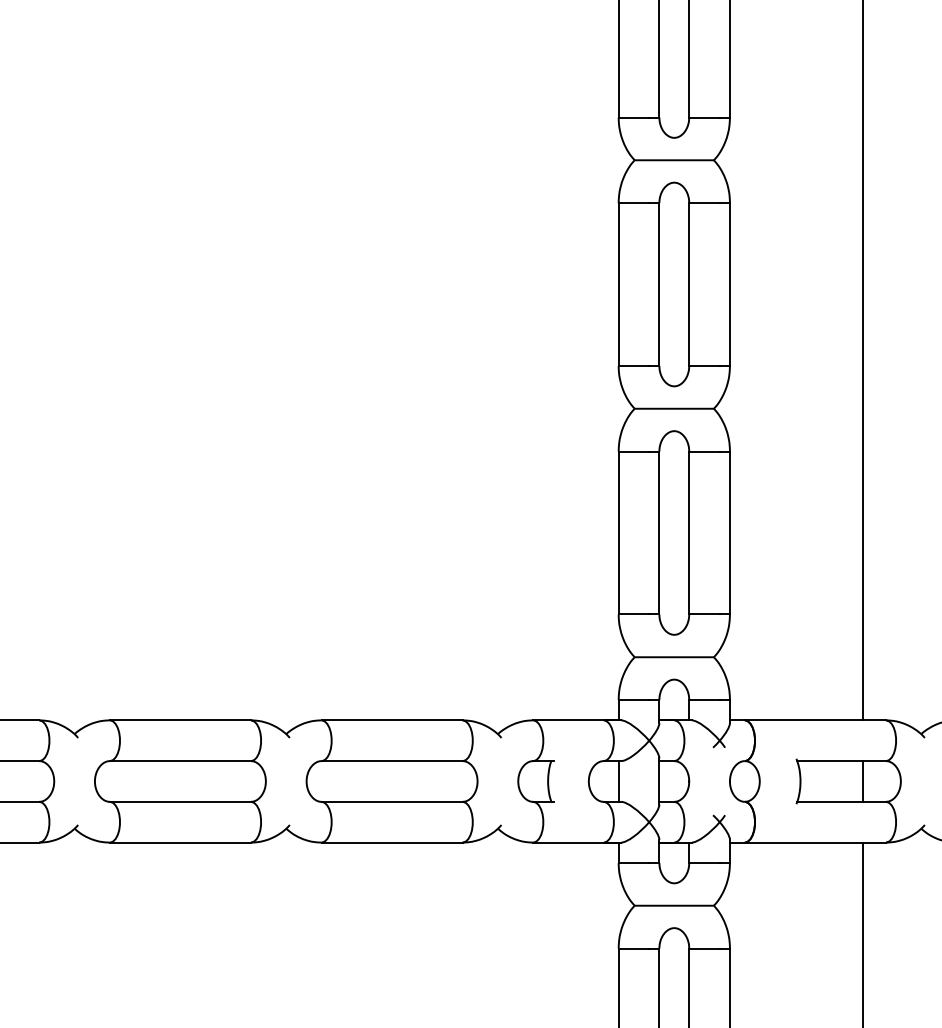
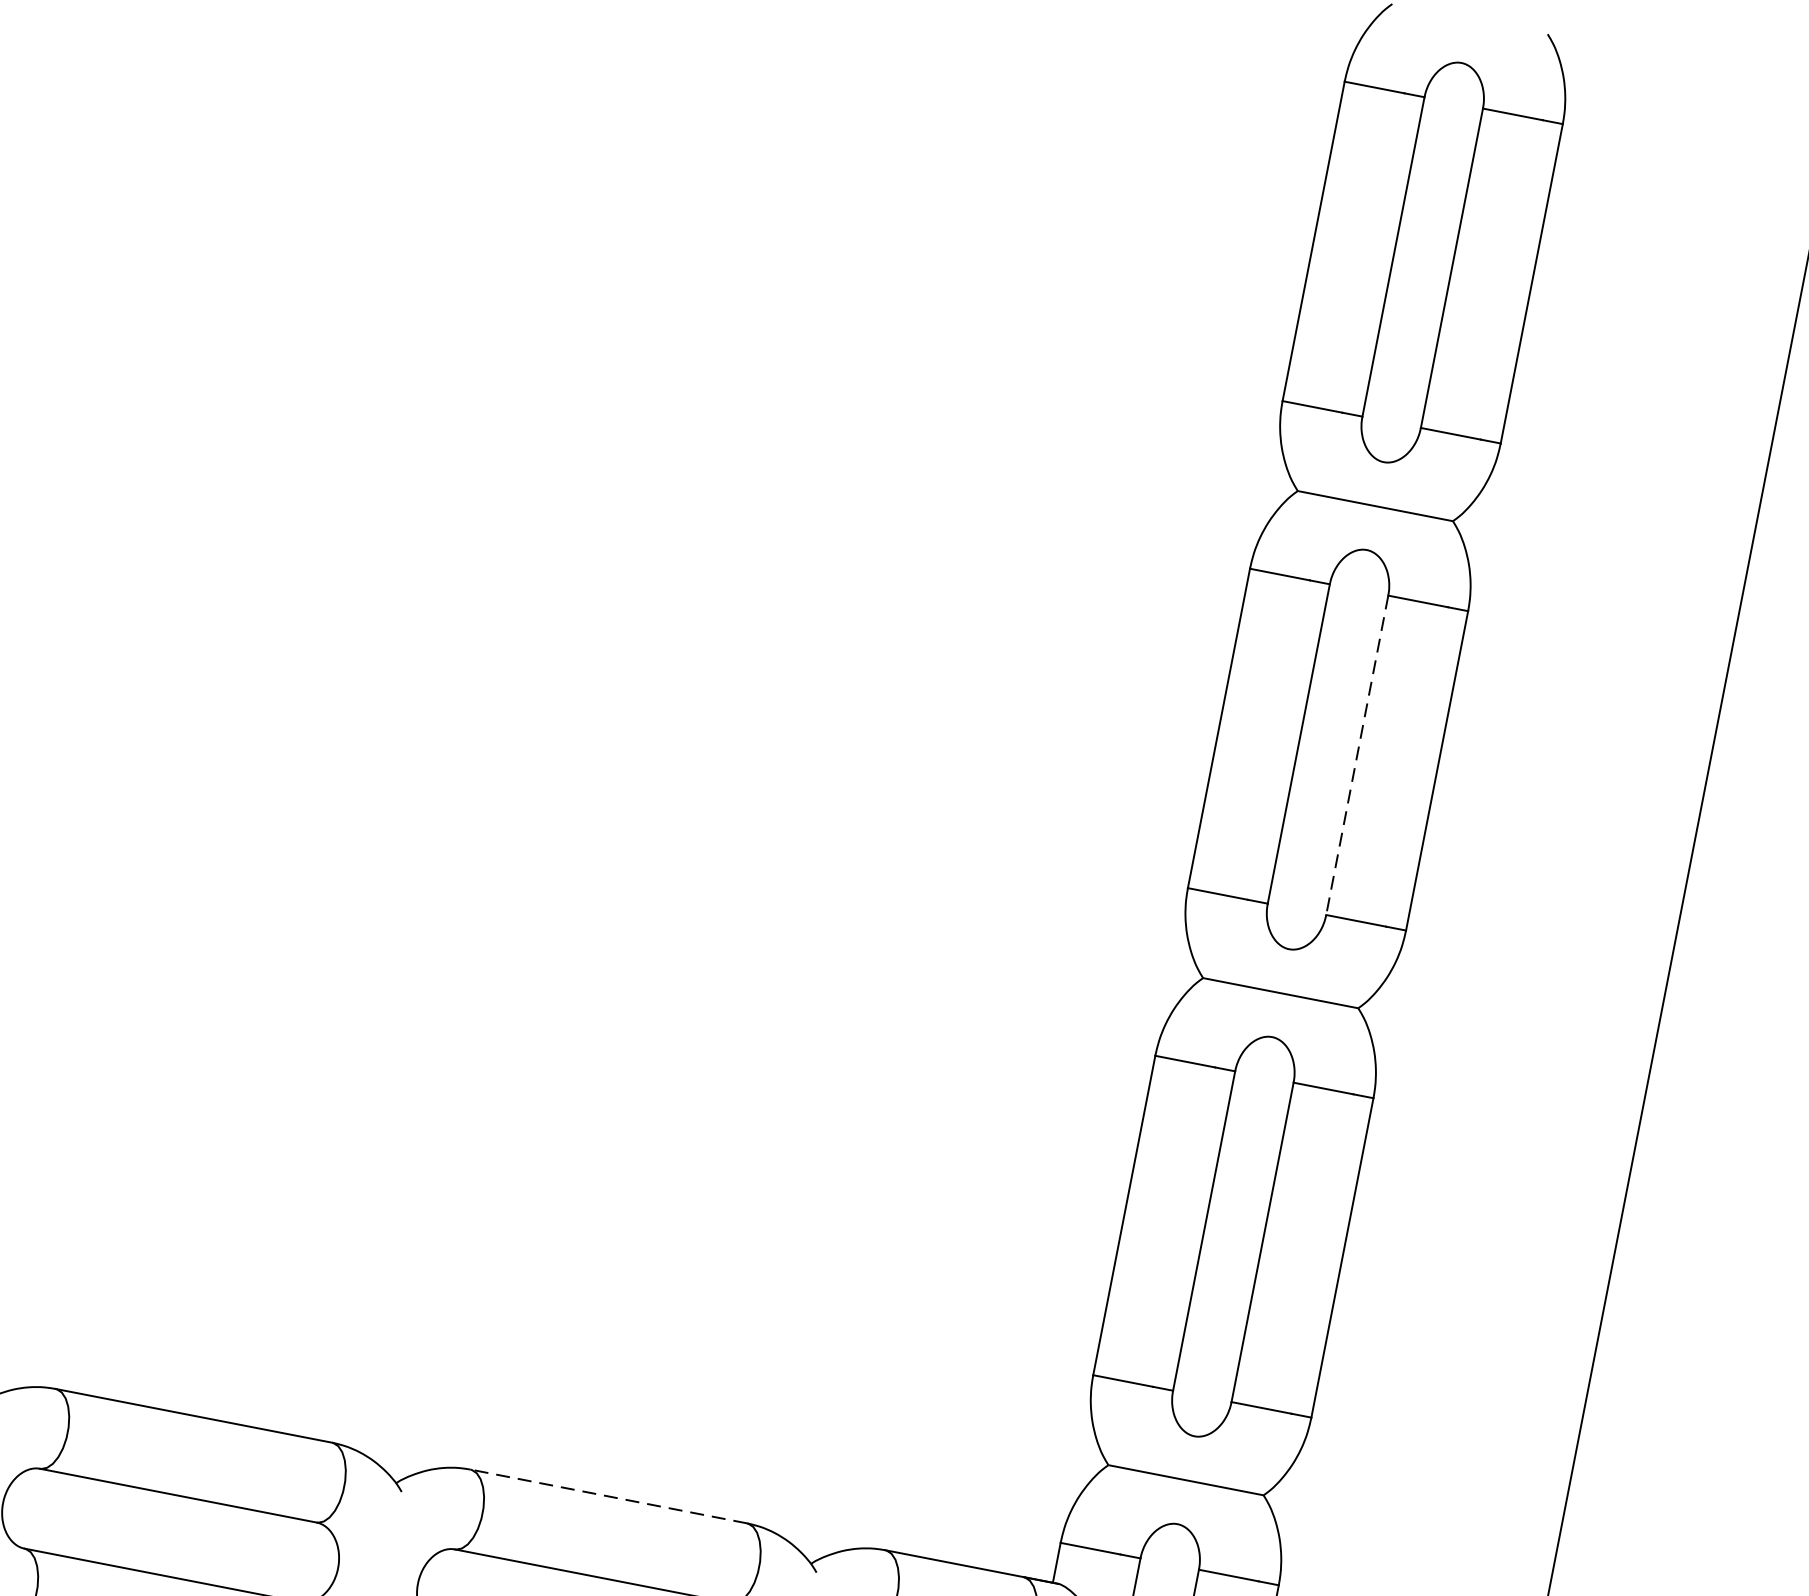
line: (689, 285) -> (1357, 757), solid -> dashed
line: (392, 720) -> (609, 1496), solid -> dashed

